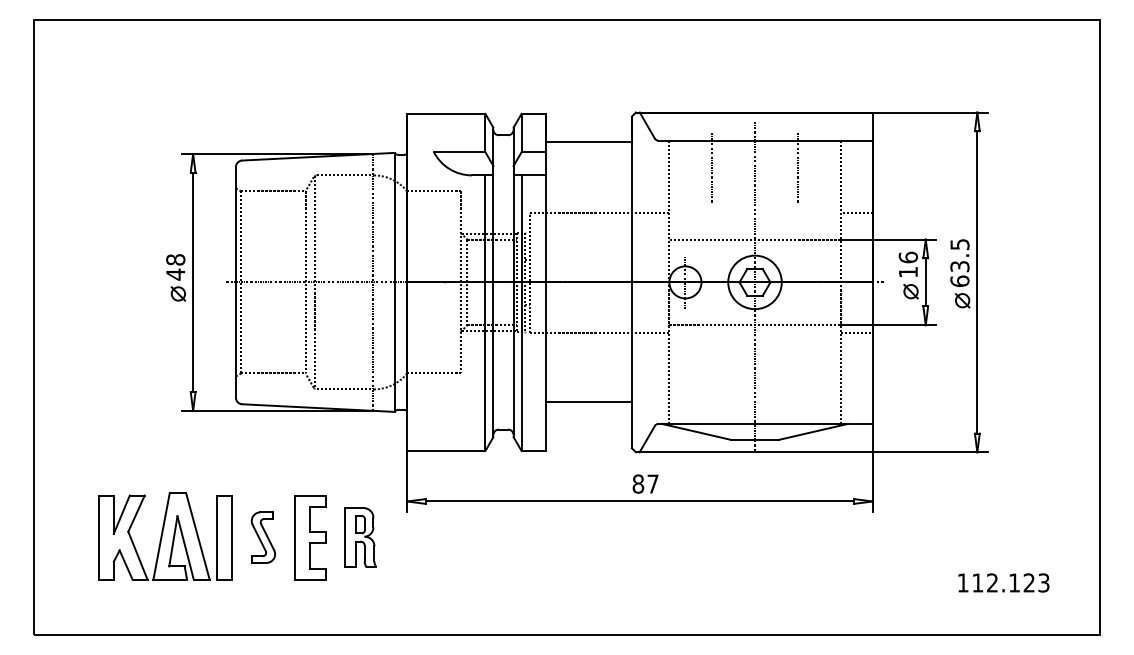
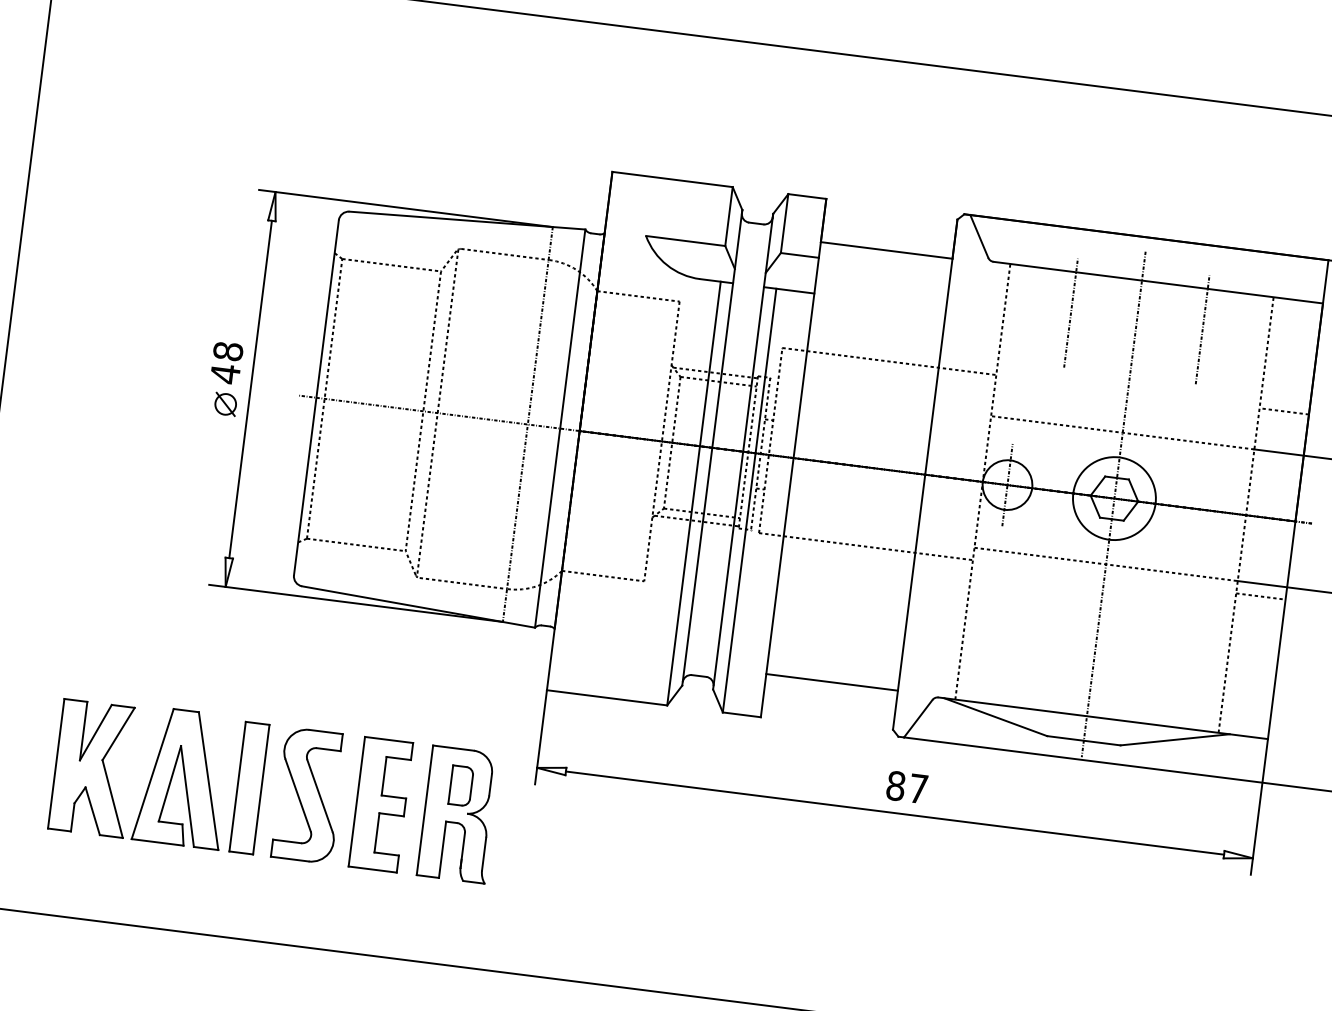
line: (588, 401) -> (831, 681), moved
part: (263, 537) -> (309, 795), size x1.67
part: (360, 537) -> (458, 814), size x1.43

